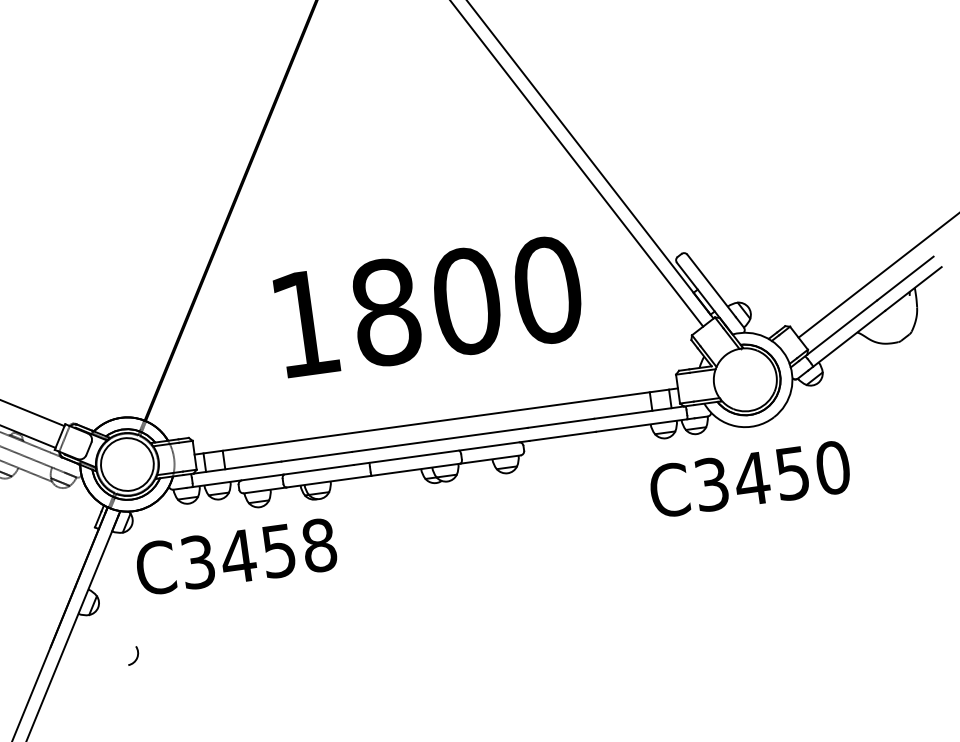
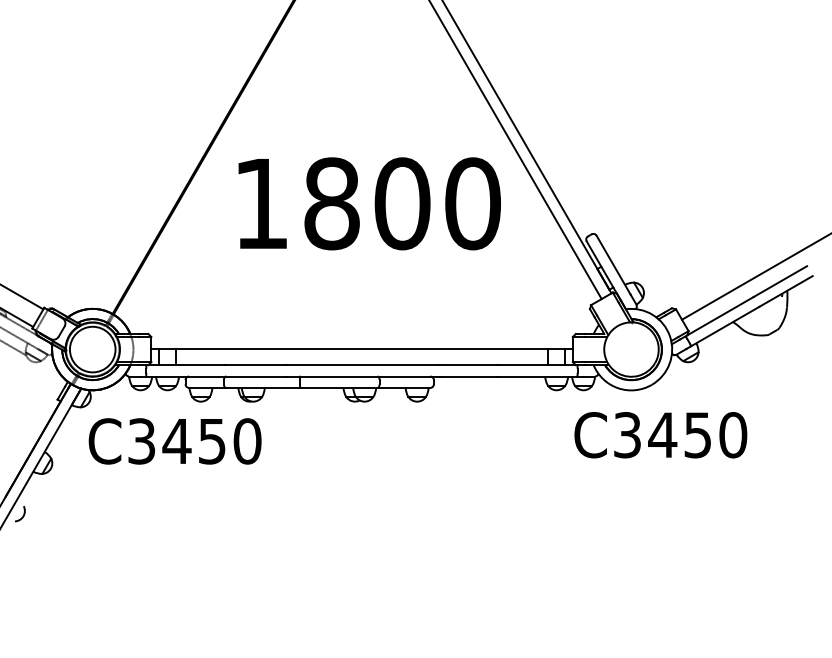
text: (429, 306) -> (369, 203), moved
text: (749, 479) -> (660, 435), moved
text: (319, 545) -> (247, 441), C3458 -> C3450
arc: (135, 657) -> (22, 515), moved

